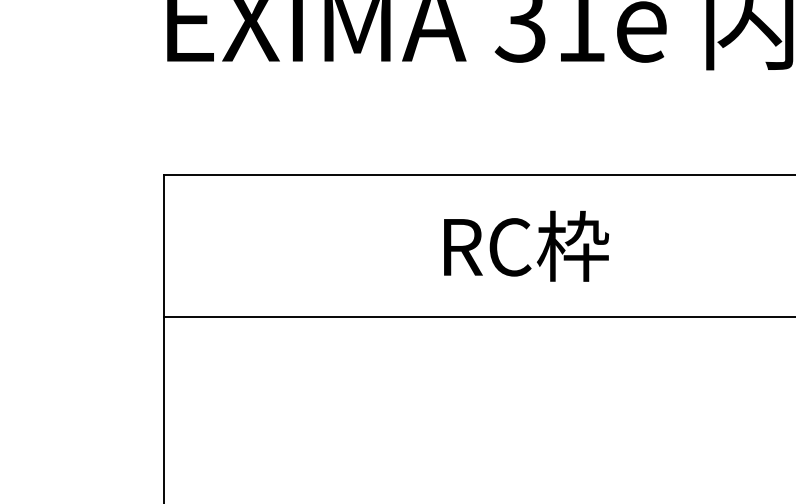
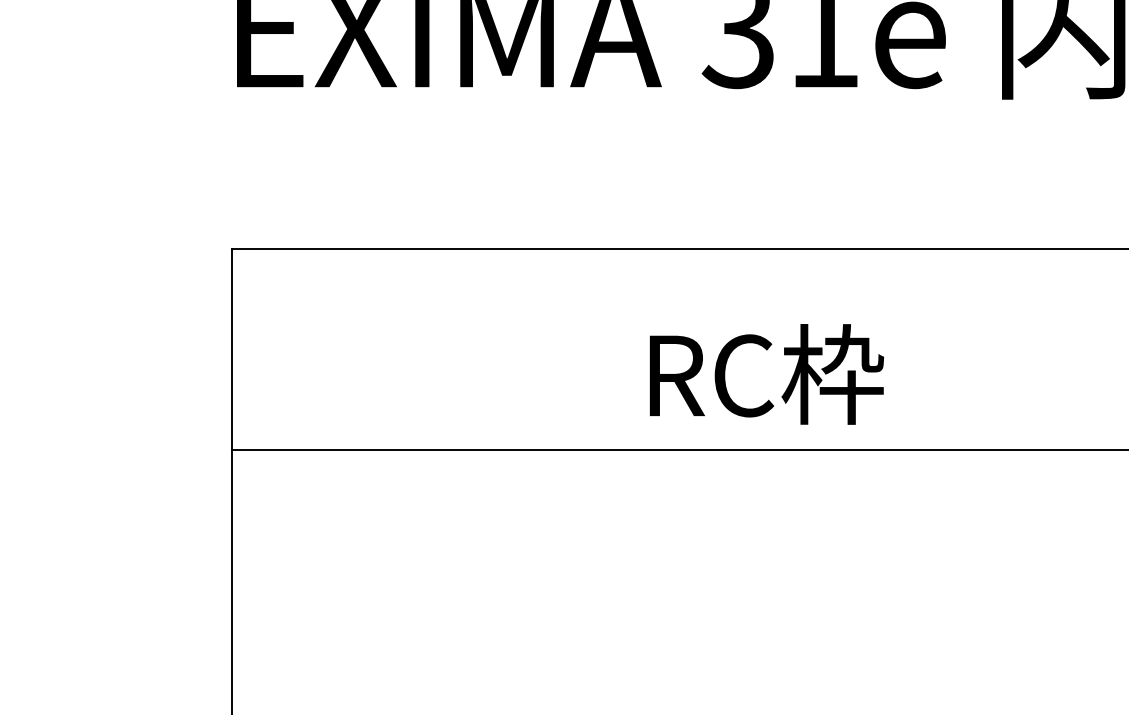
text: (526, 246) -> (766, 374), moved

